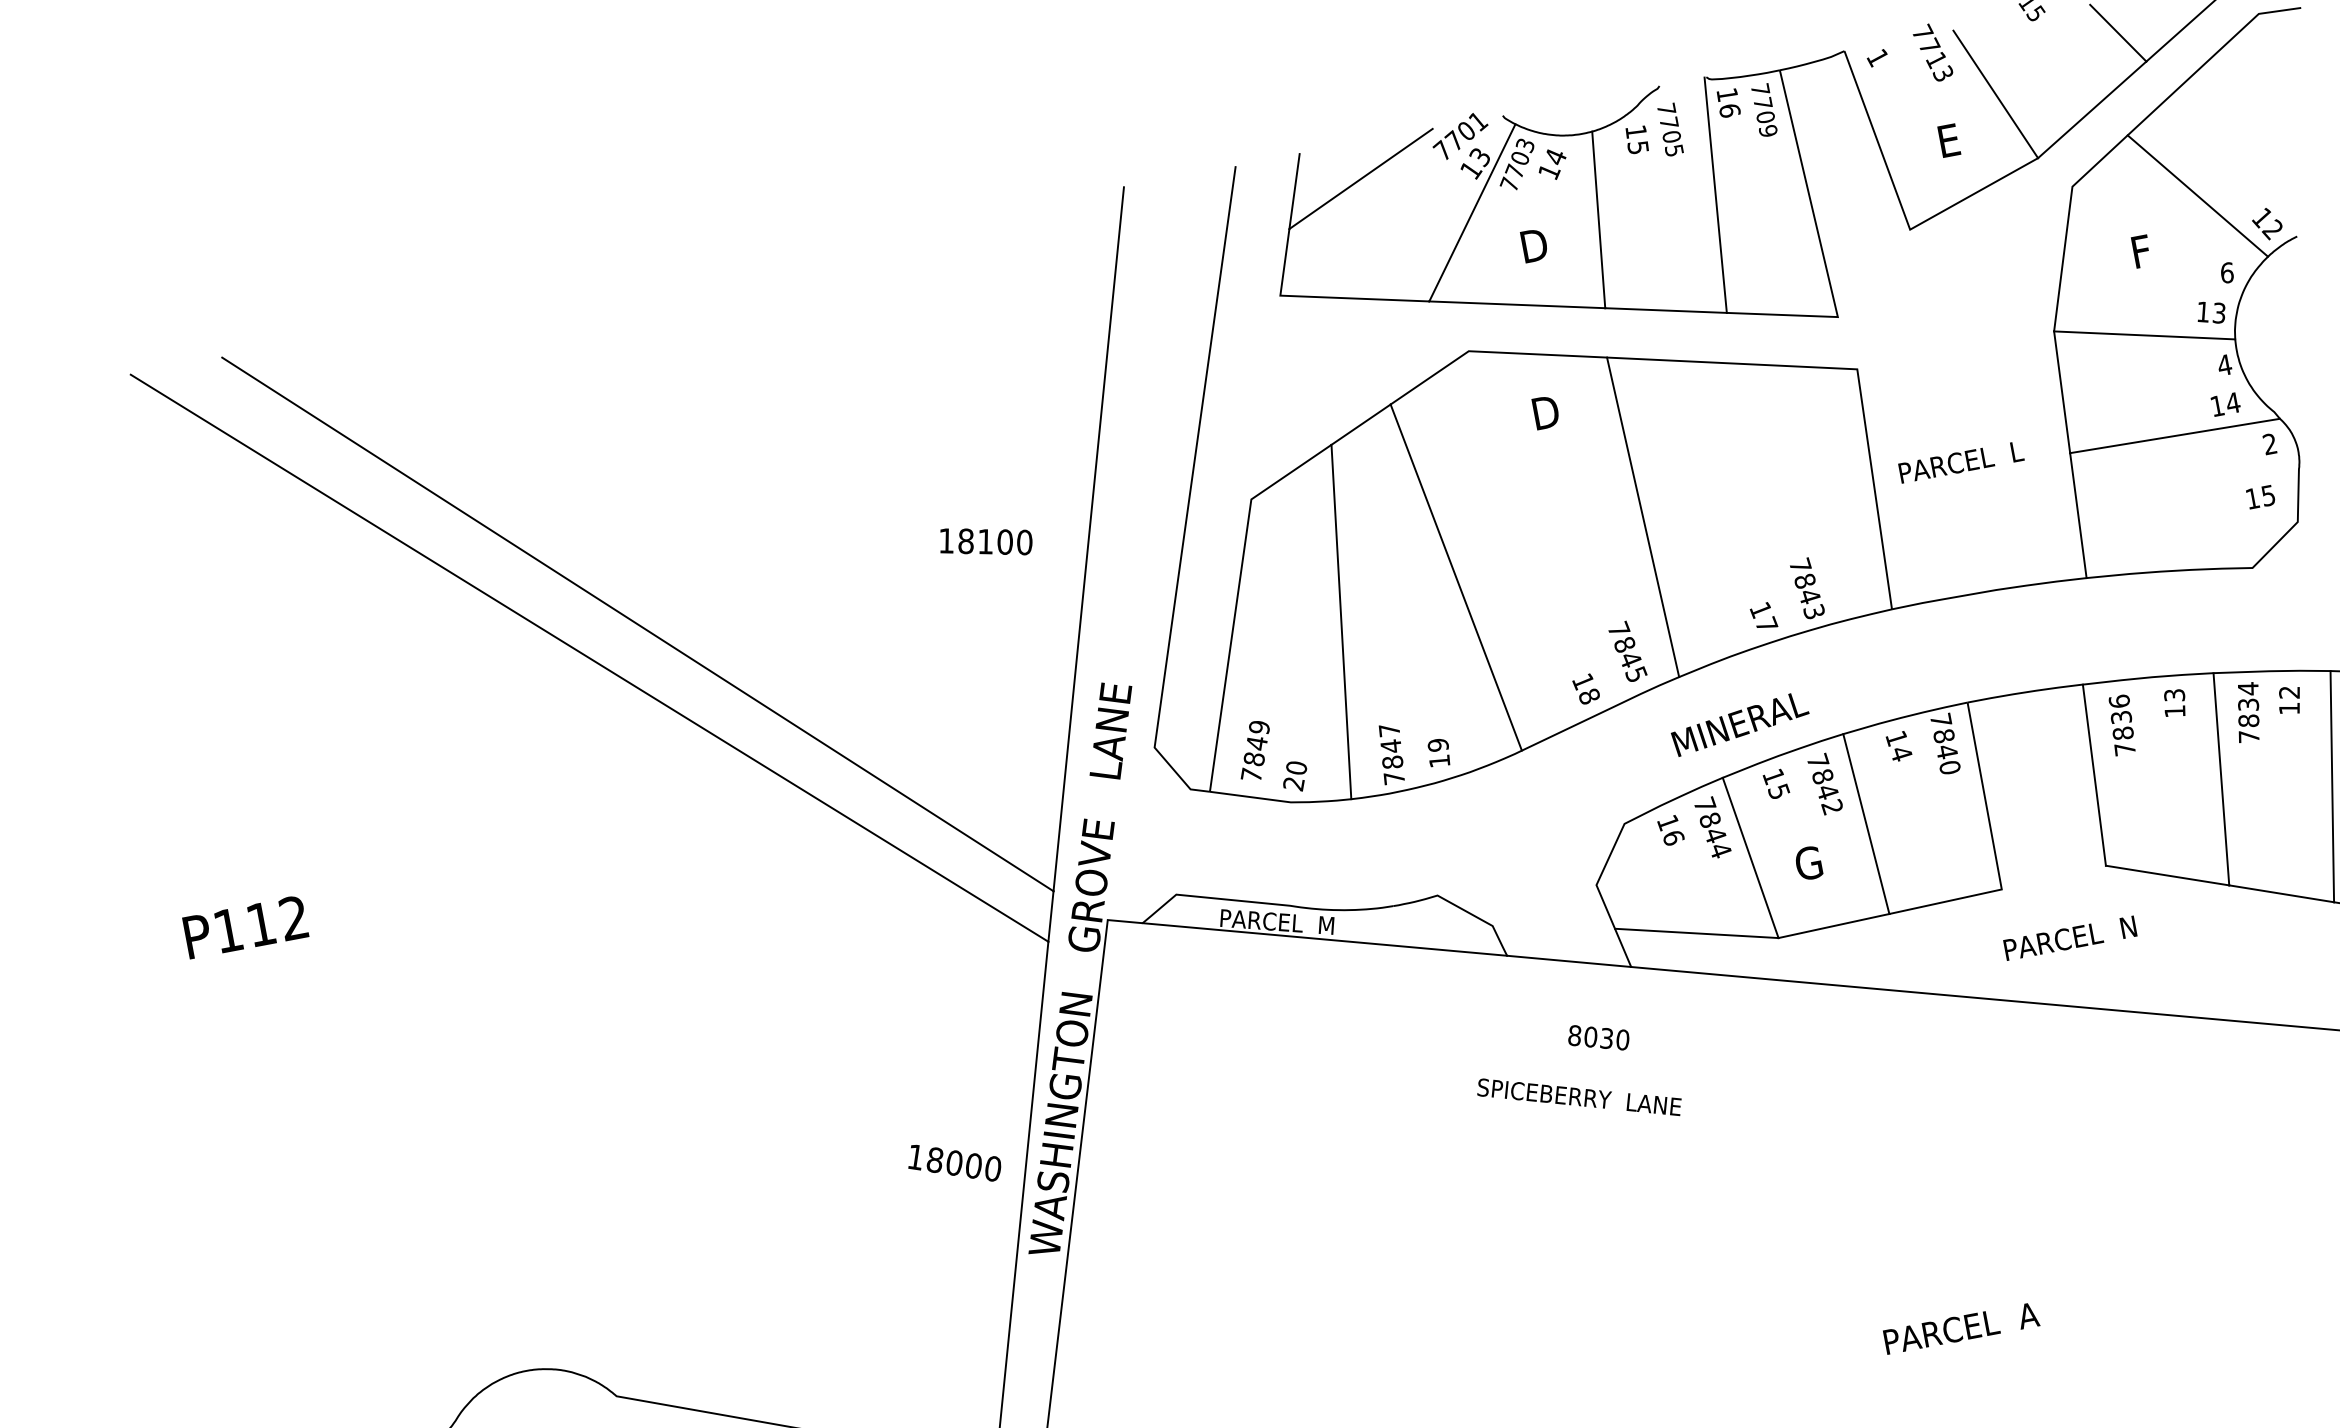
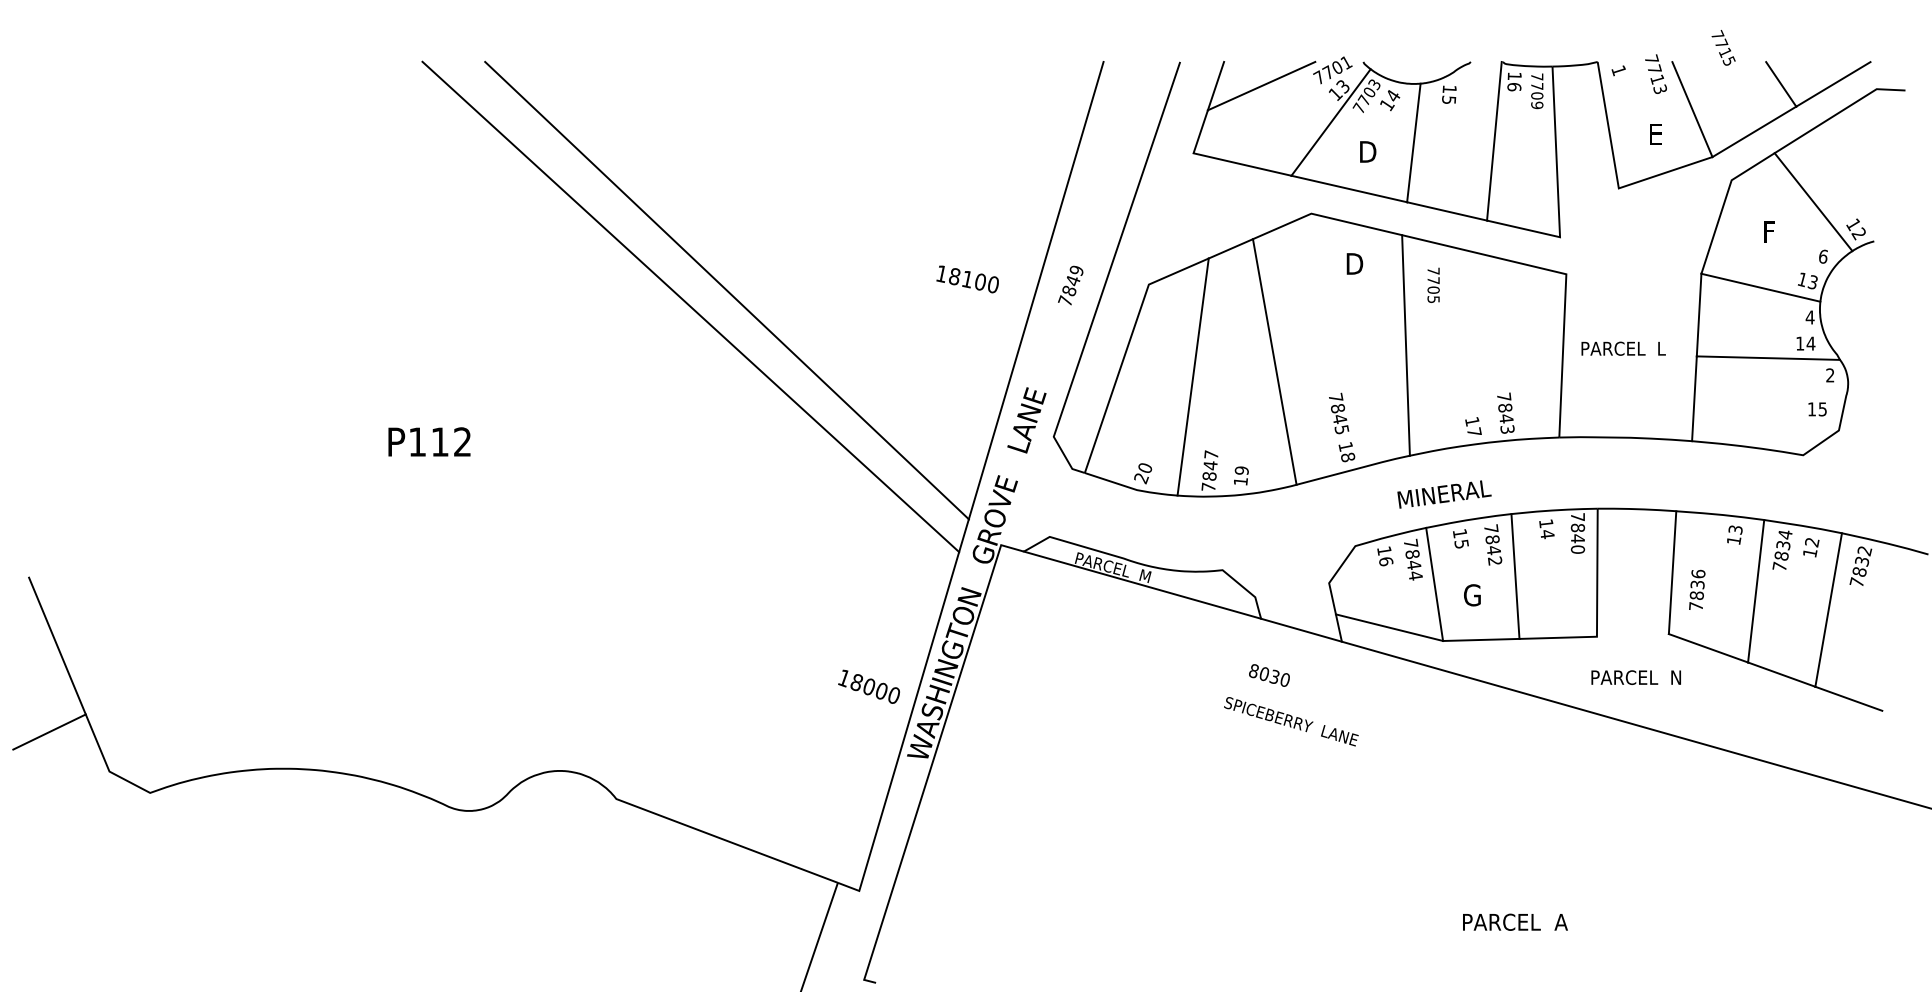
text: (1670, 128) -> (1433, 284), moved
text: (1628, 651) -> (1339, 413), moved
text: (2122, 724) -> (1697, 589), moved
text: (1254, 750) -> (1070, 285), moved
text: (1598, 1037) -> (1269, 675), moved

